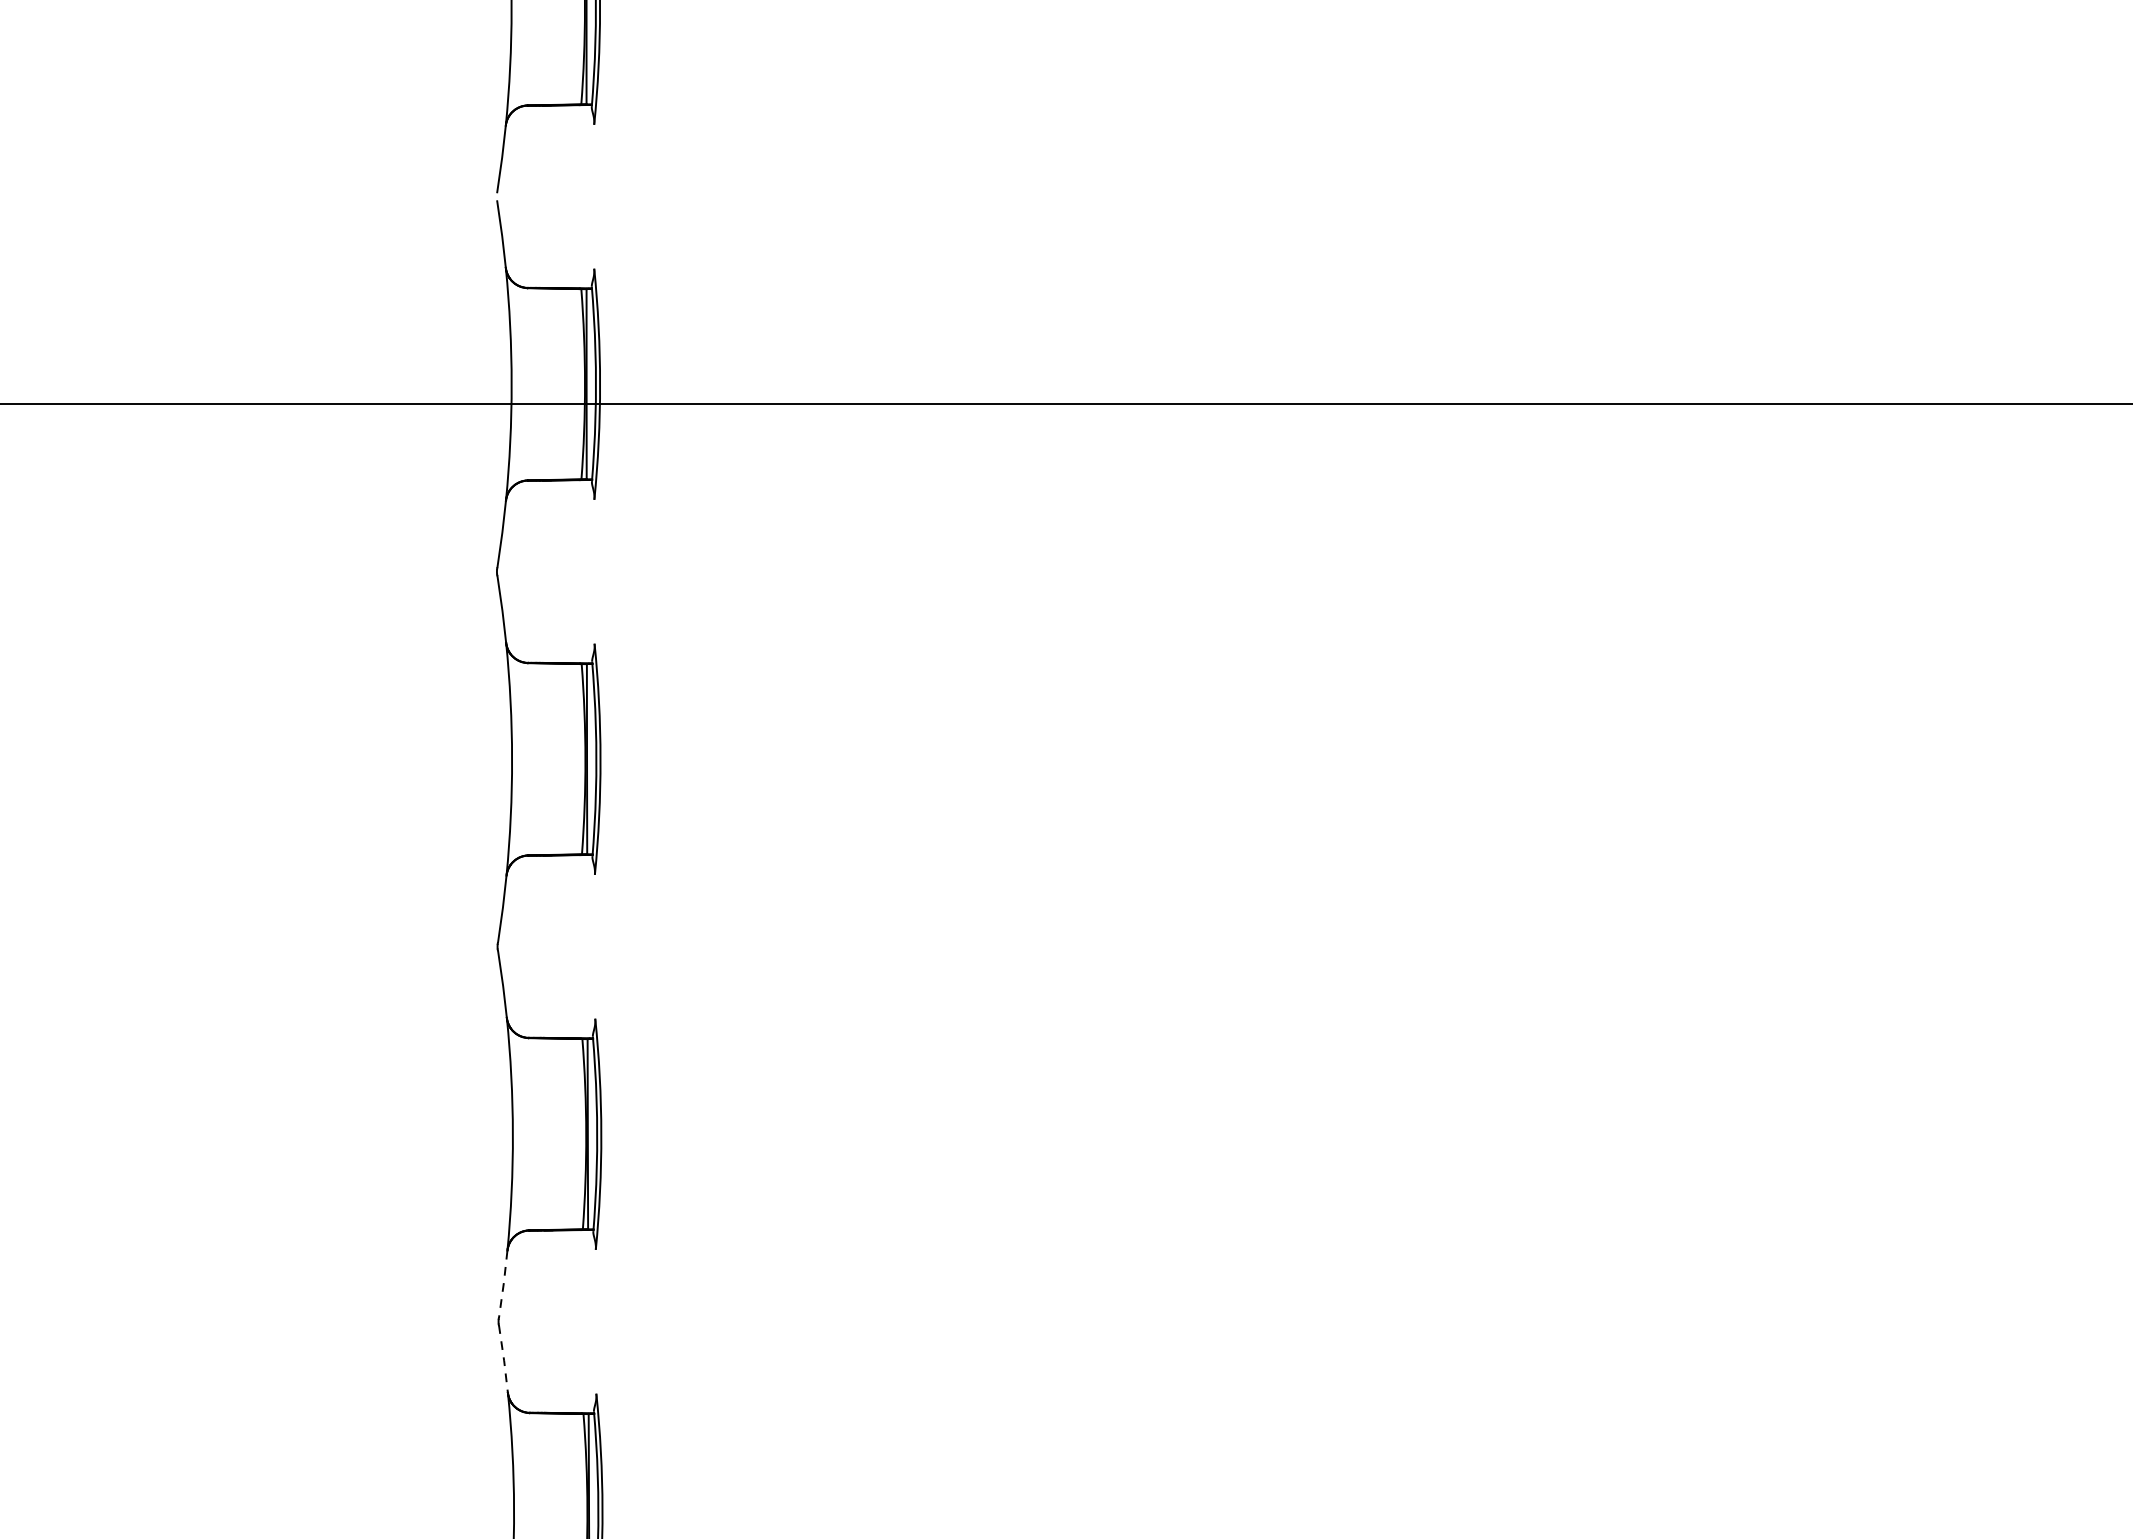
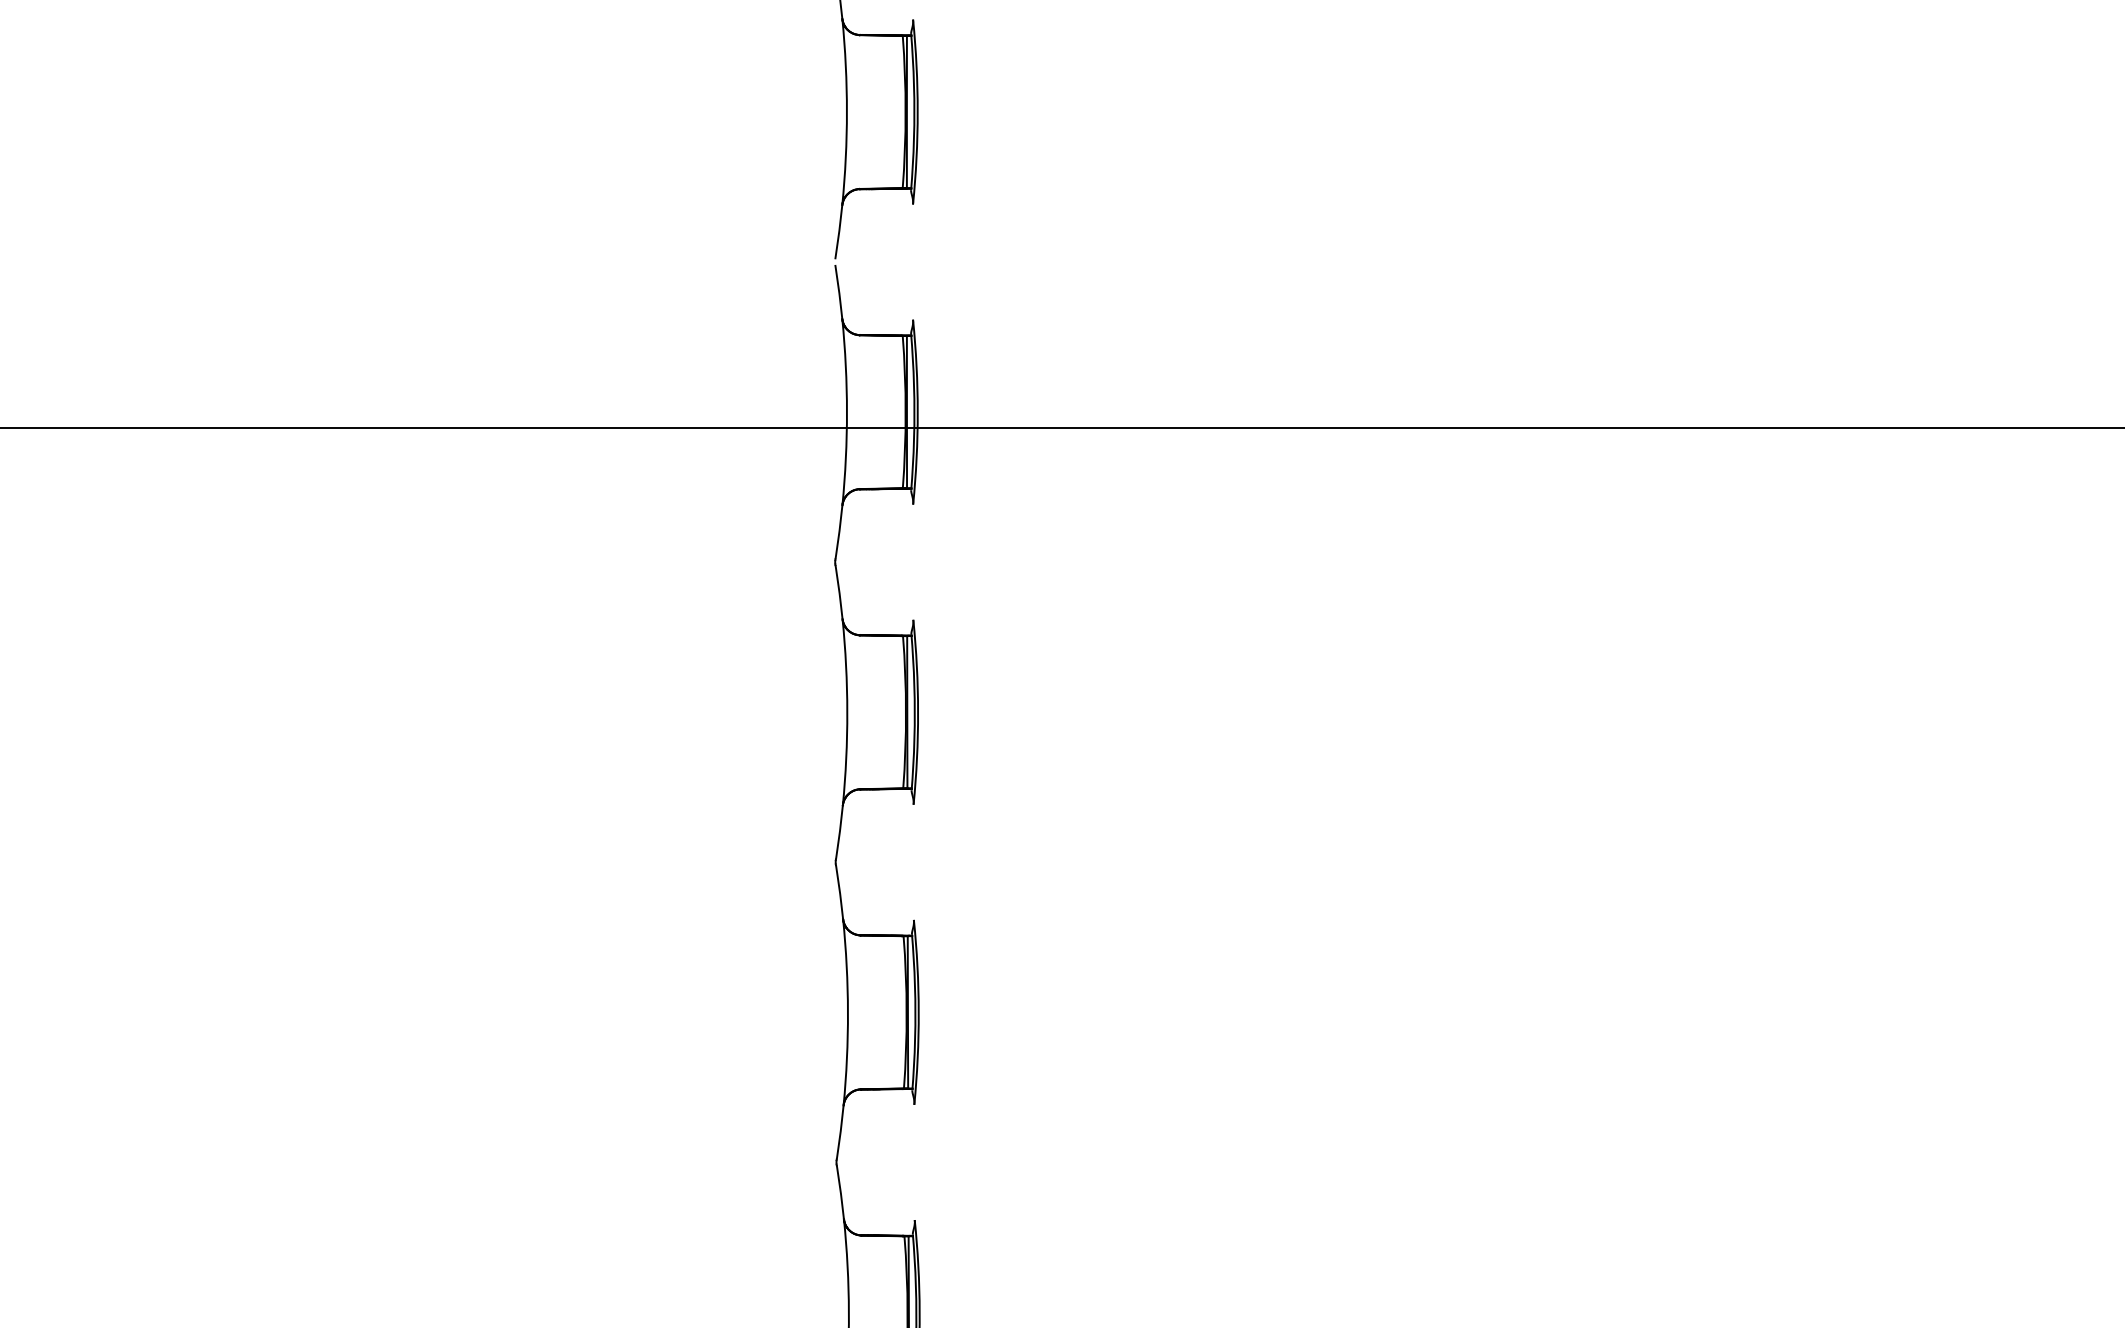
line: (503, 1284) -> (840, 1132), dashed -> solid
line: (503, 1359) -> (840, 1192), dashed -> solid

